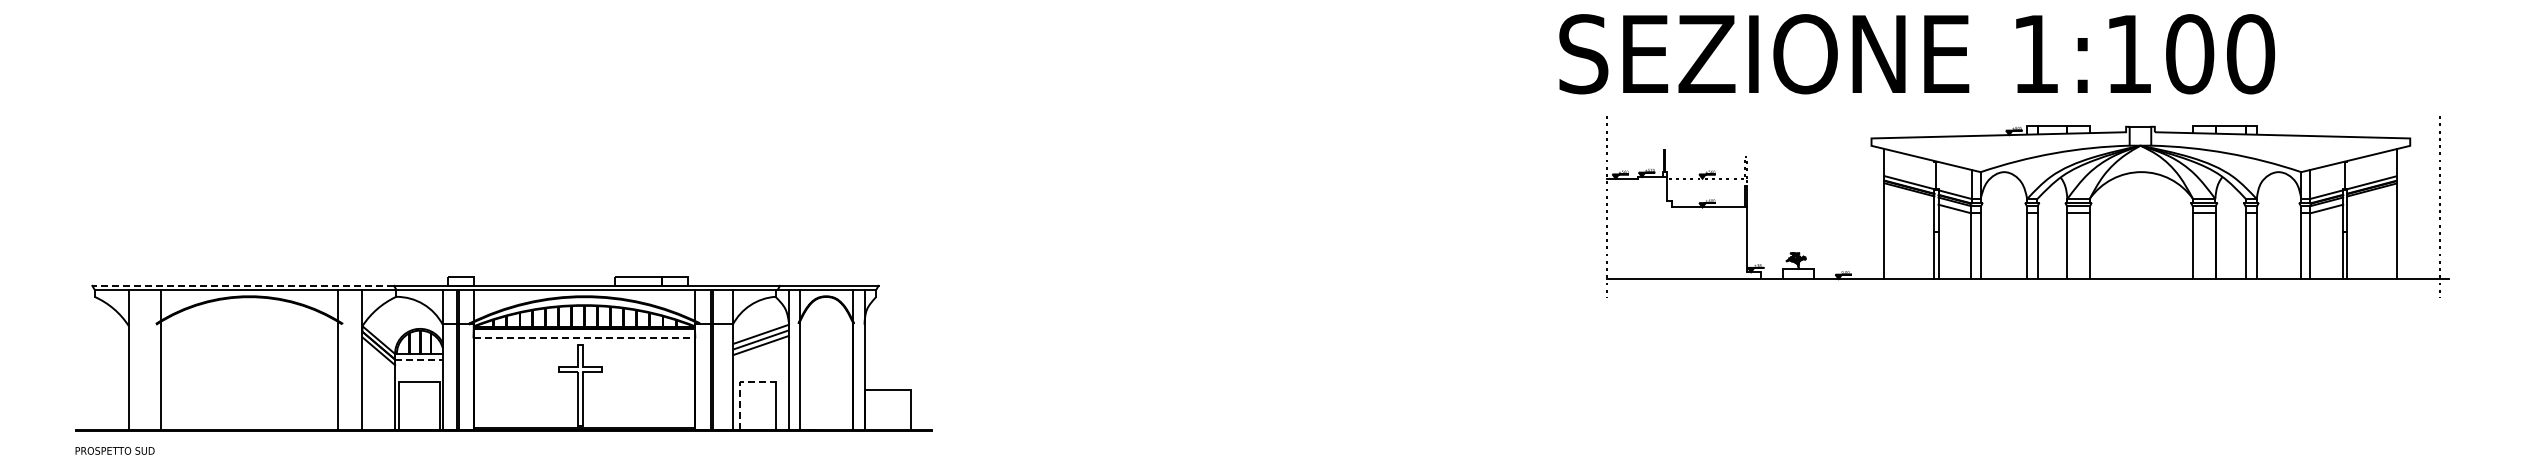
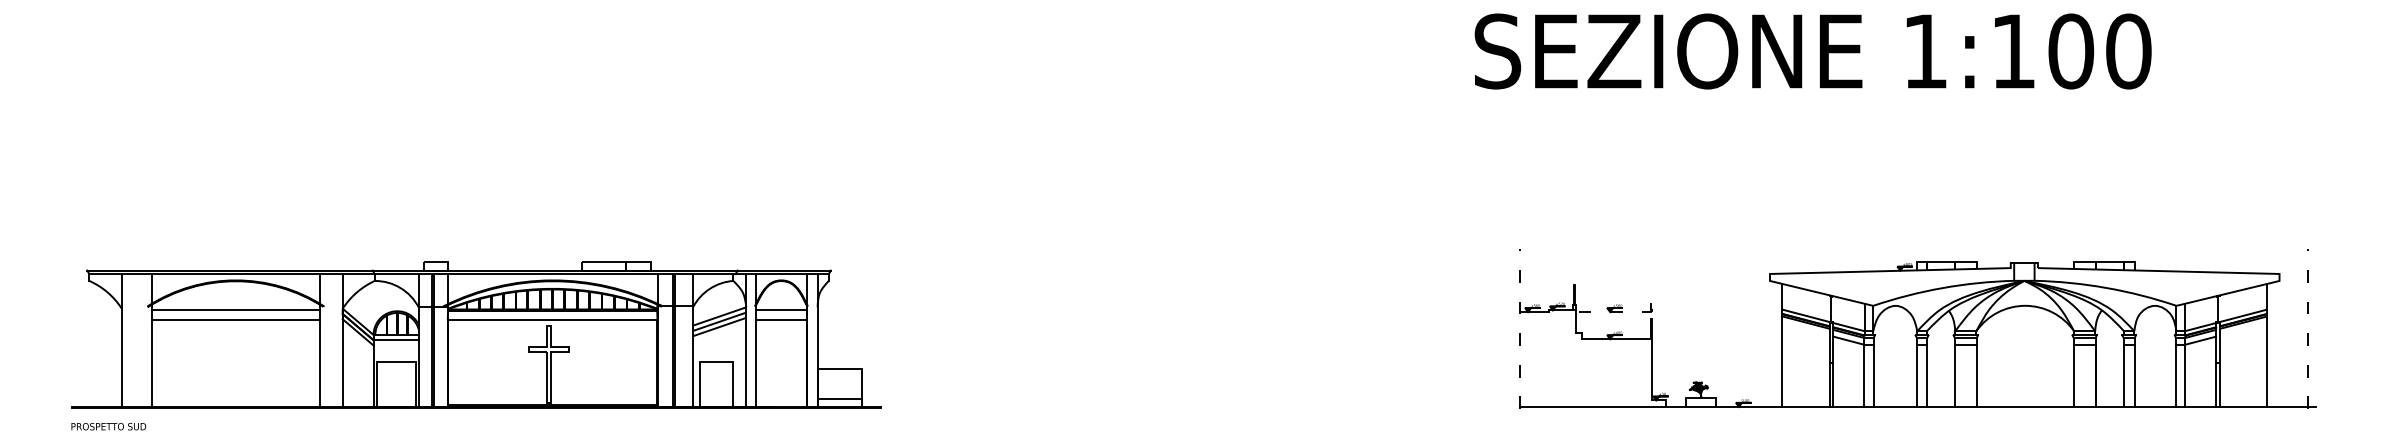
part: (2027, 206) -> (1917, 338), moved
line: (243, 285) -> (230, 270), dashed -> solid
line: (249, 327) -> (235, 309), added
line: (825, 327) -> (780, 309), added
line: (249, 338) -> (235, 320), added
line: (584, 338) -> (552, 320), dashed -> solid
line: (825, 338) -> (780, 320), added
line: (418, 359) -> (395, 340), dashed -> solid
line: (740, 387) -> (700, 366), dashed -> solid
line: (887, 421) -> (839, 398), added

